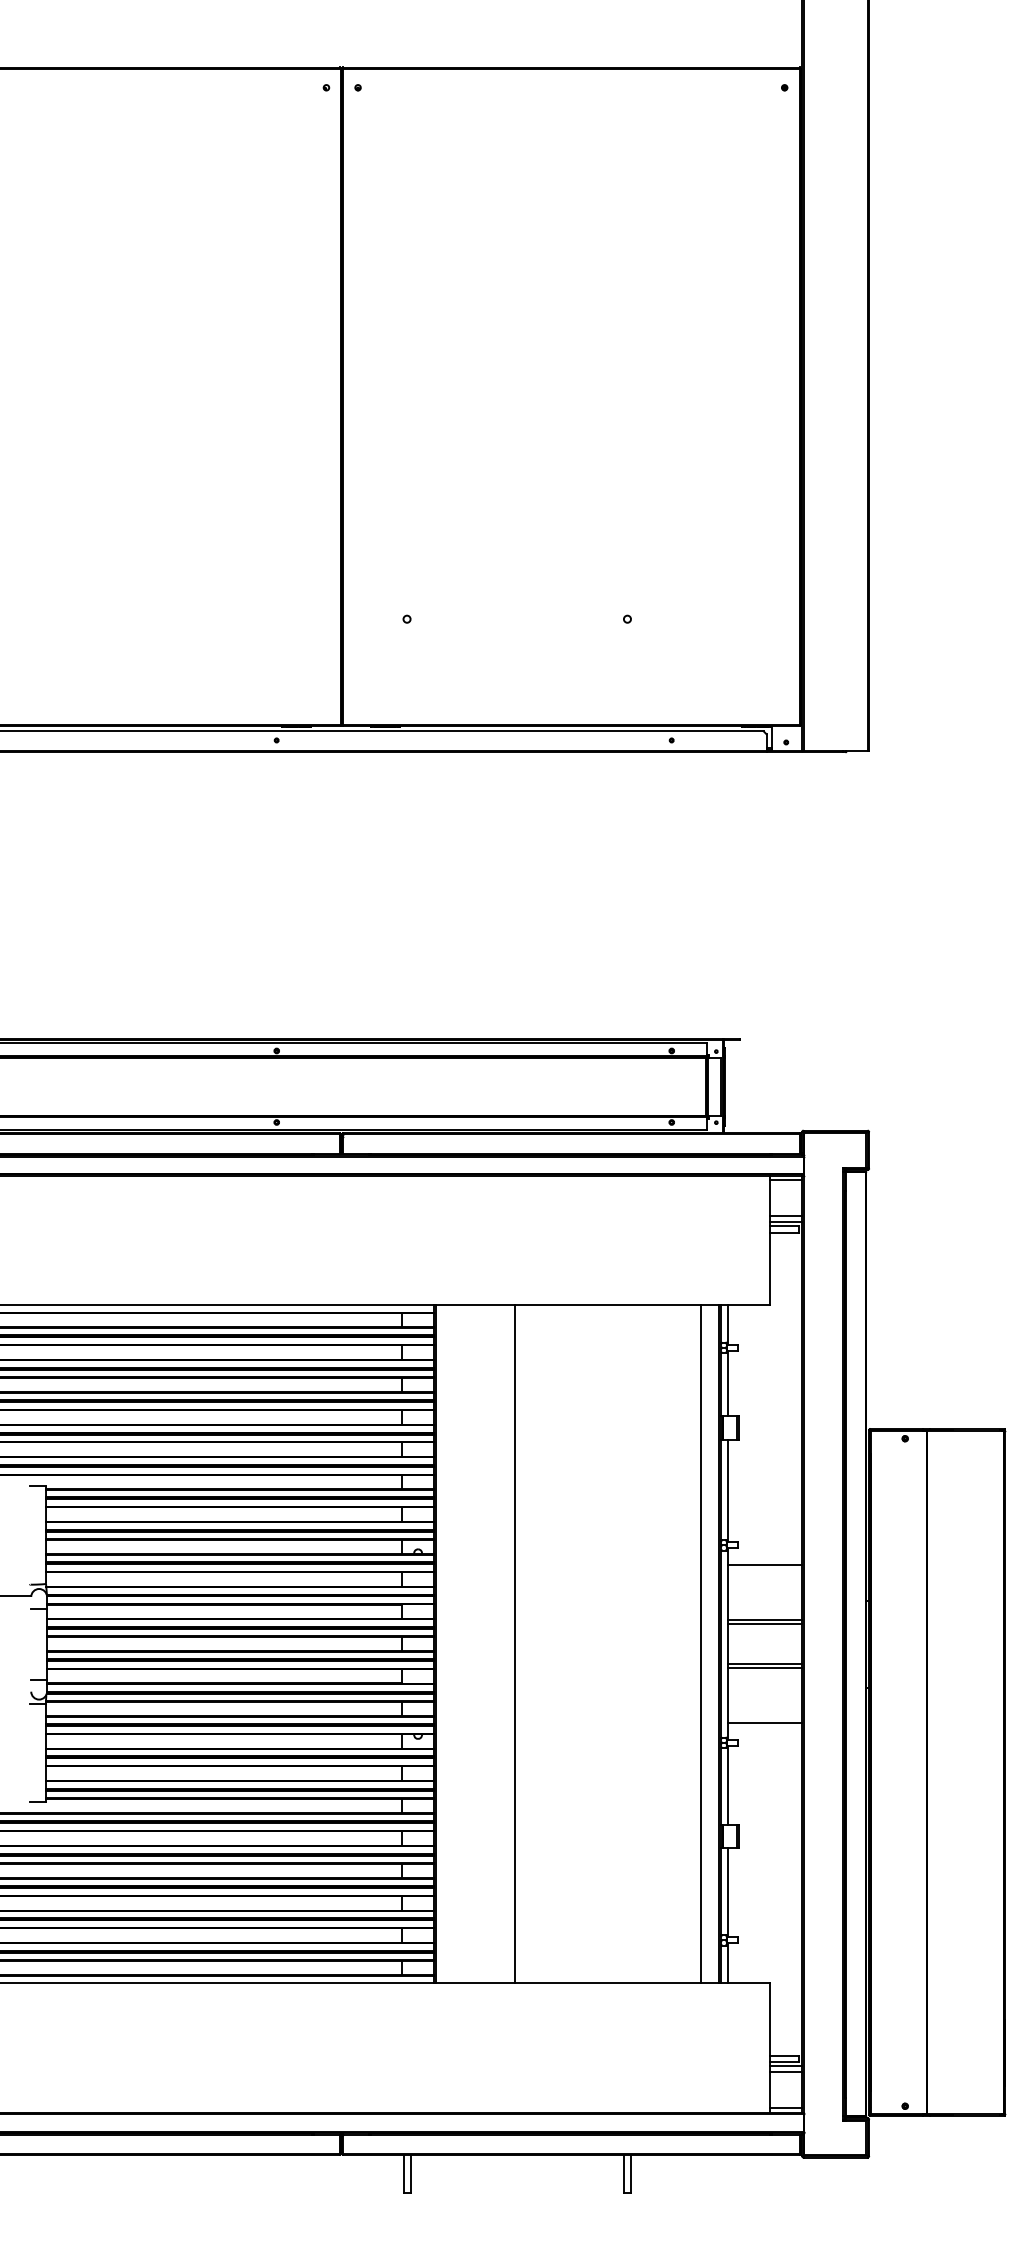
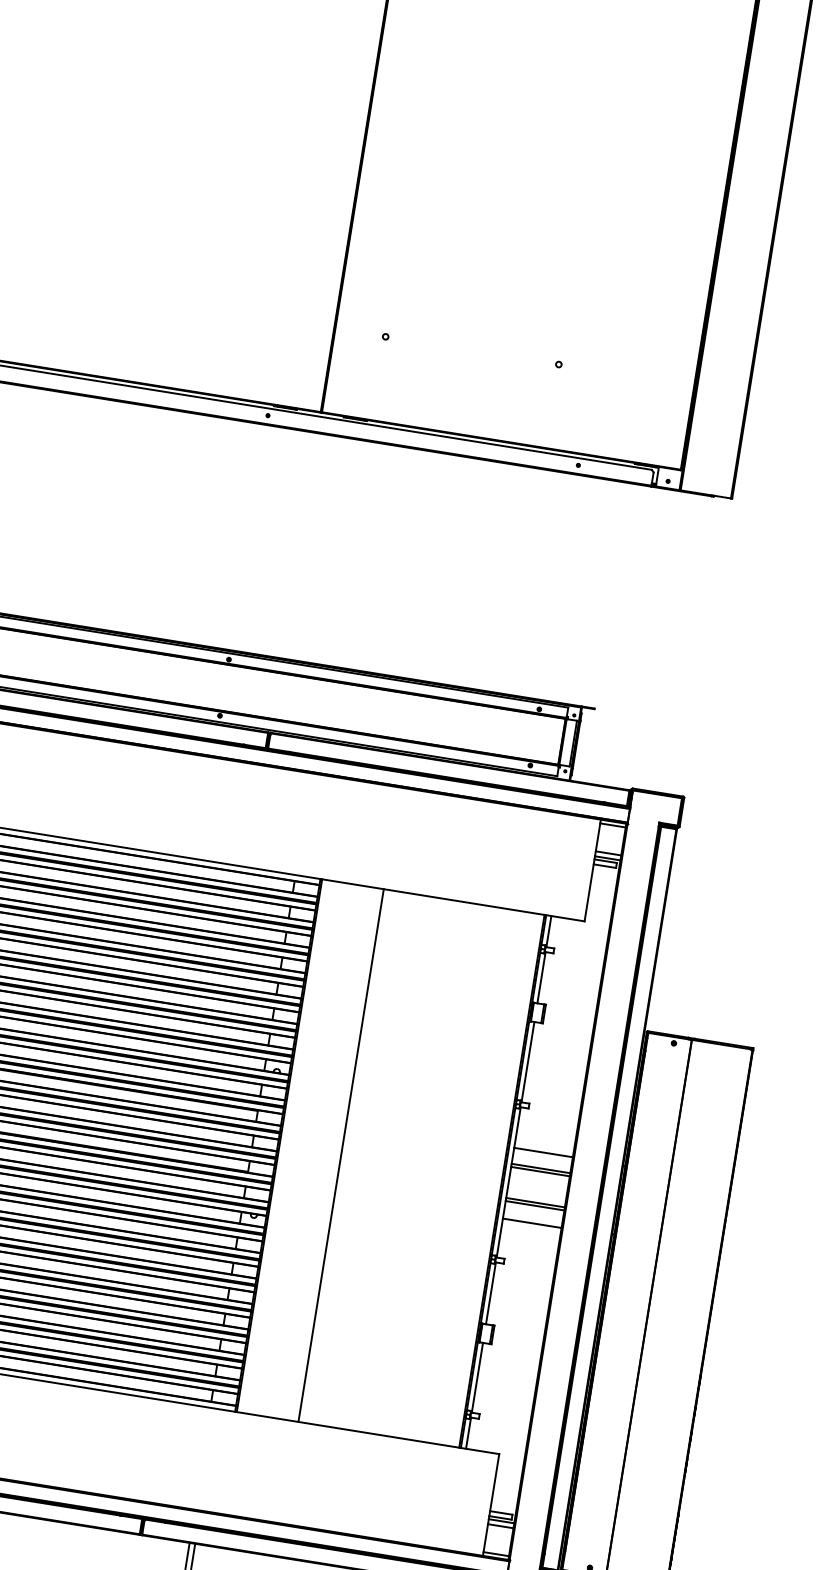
line: (764, 1565) -> (543, 1152), moved
line: (700, 1644) -> (487, 1179), removed
line: (764, 1723) -> (531, 1223), moved

